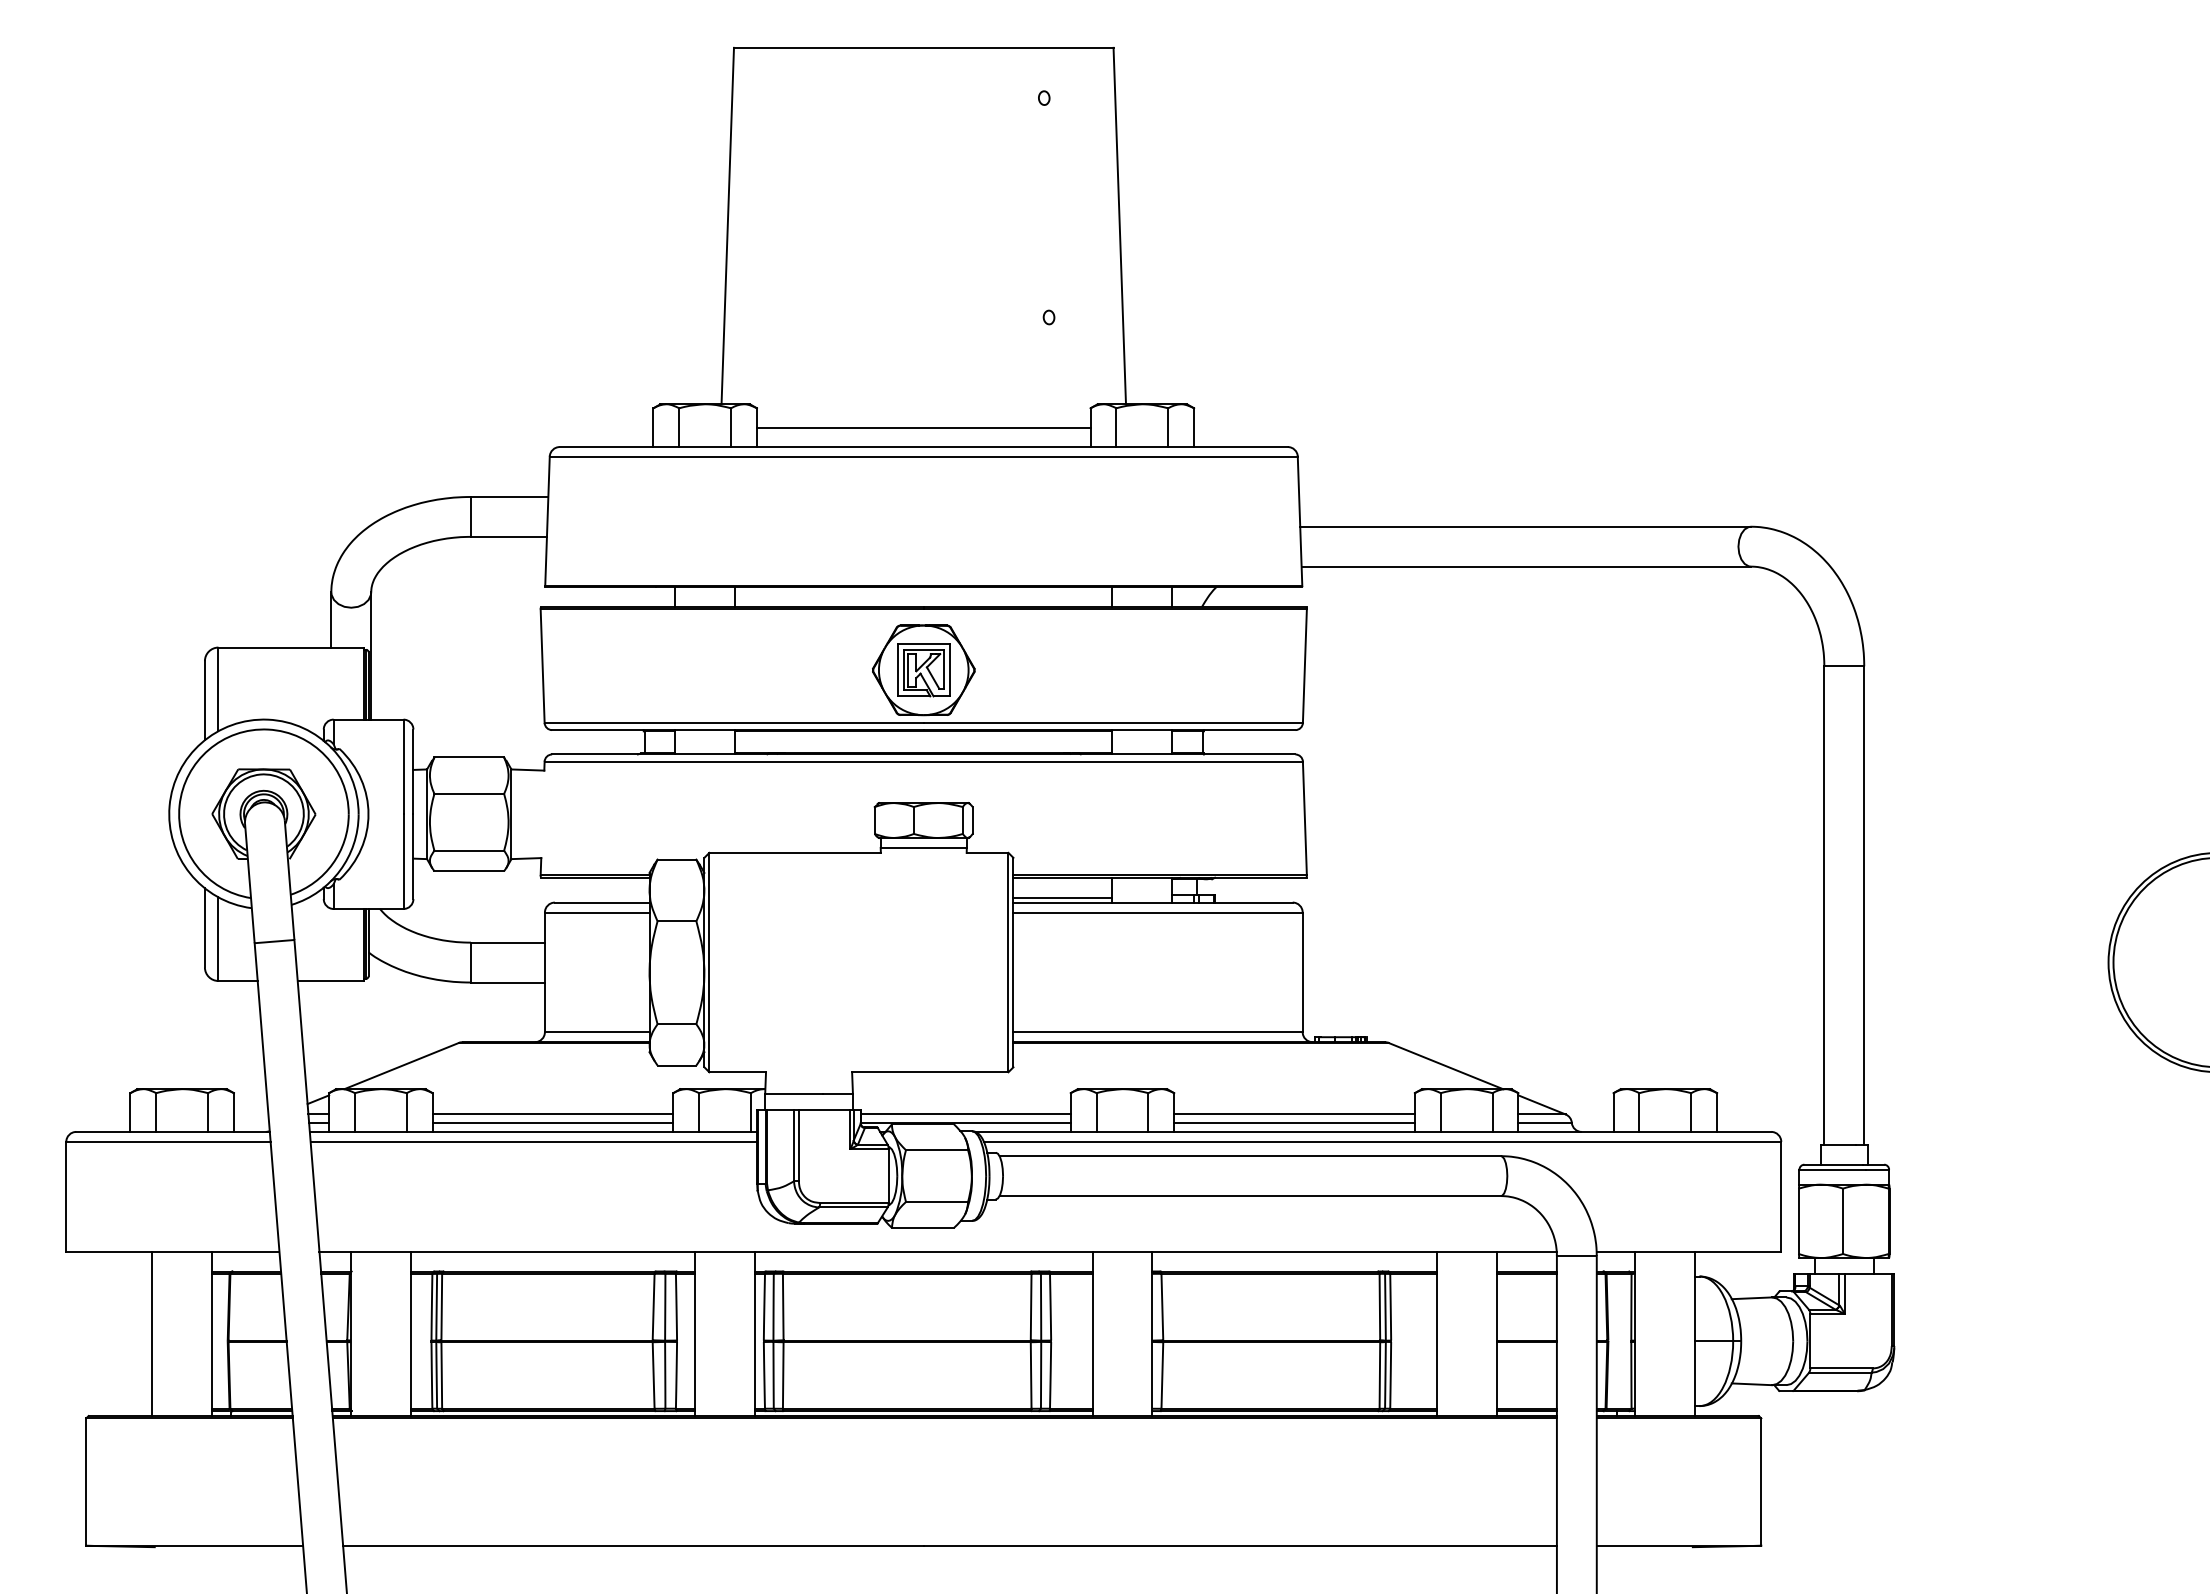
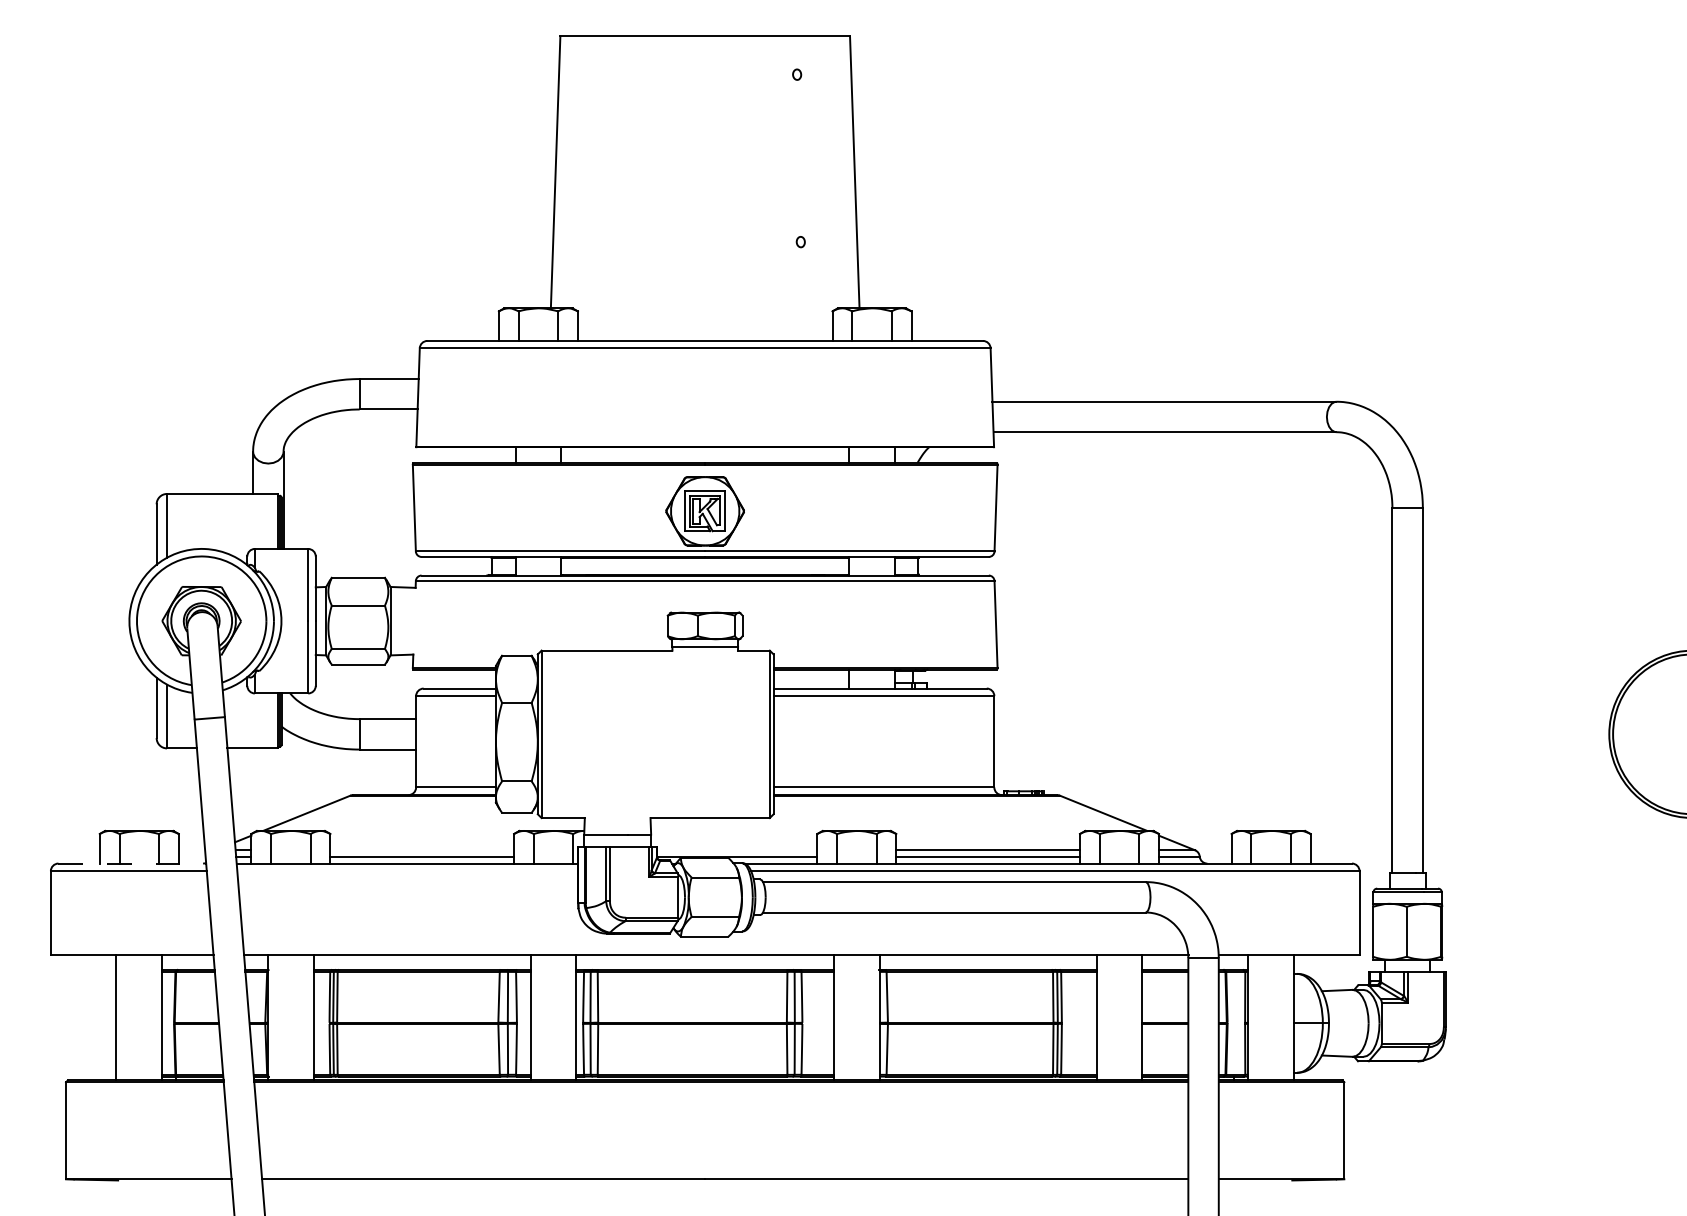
line: (923, 427) -> (704, 326), removed
line: (1062, 897) -> (811, 684), removed
line: (552, 1114) -> (421, 850), removed
line: (965, 1114) -> (737, 850), removed
line: (173, 1131) -> (132, 863), solid -> dashed
line: (533, 1141) -> (407, 870), removed

